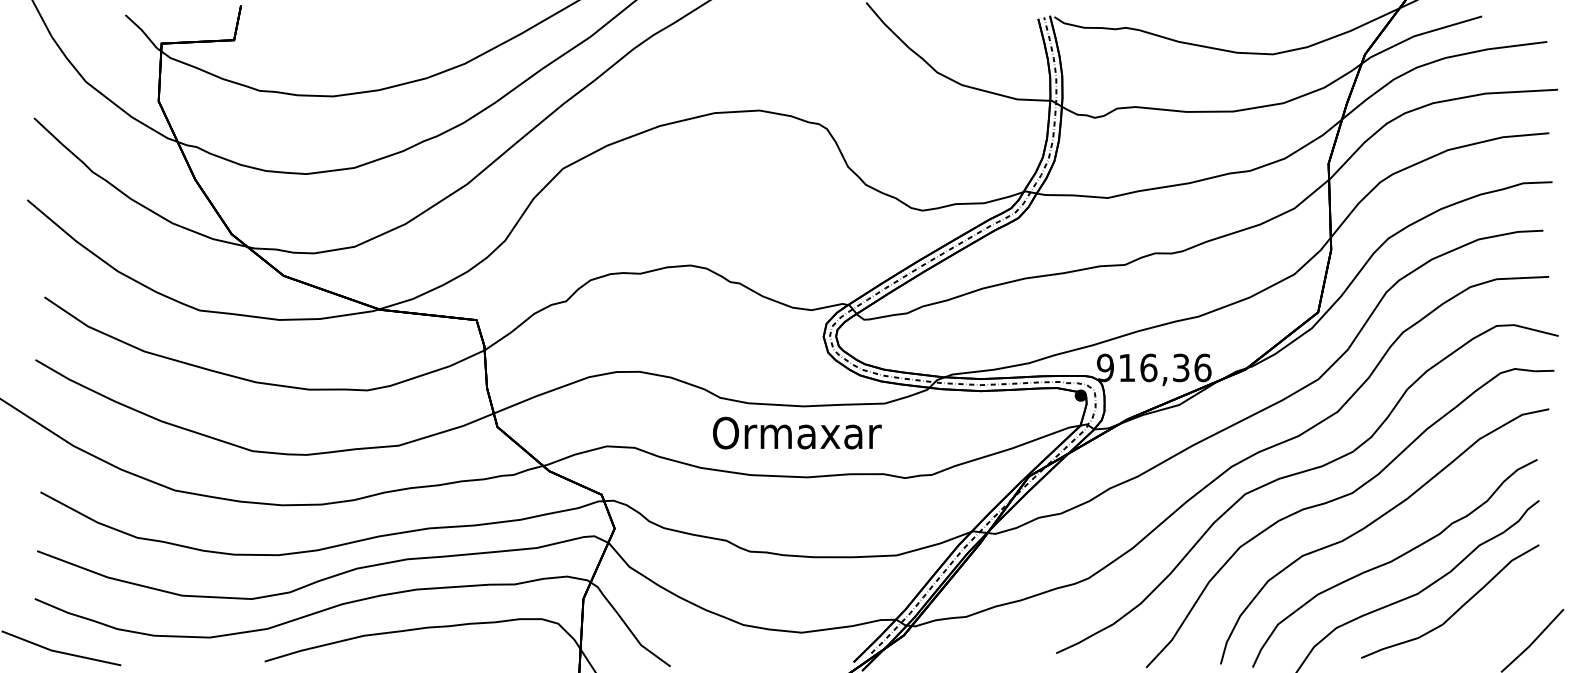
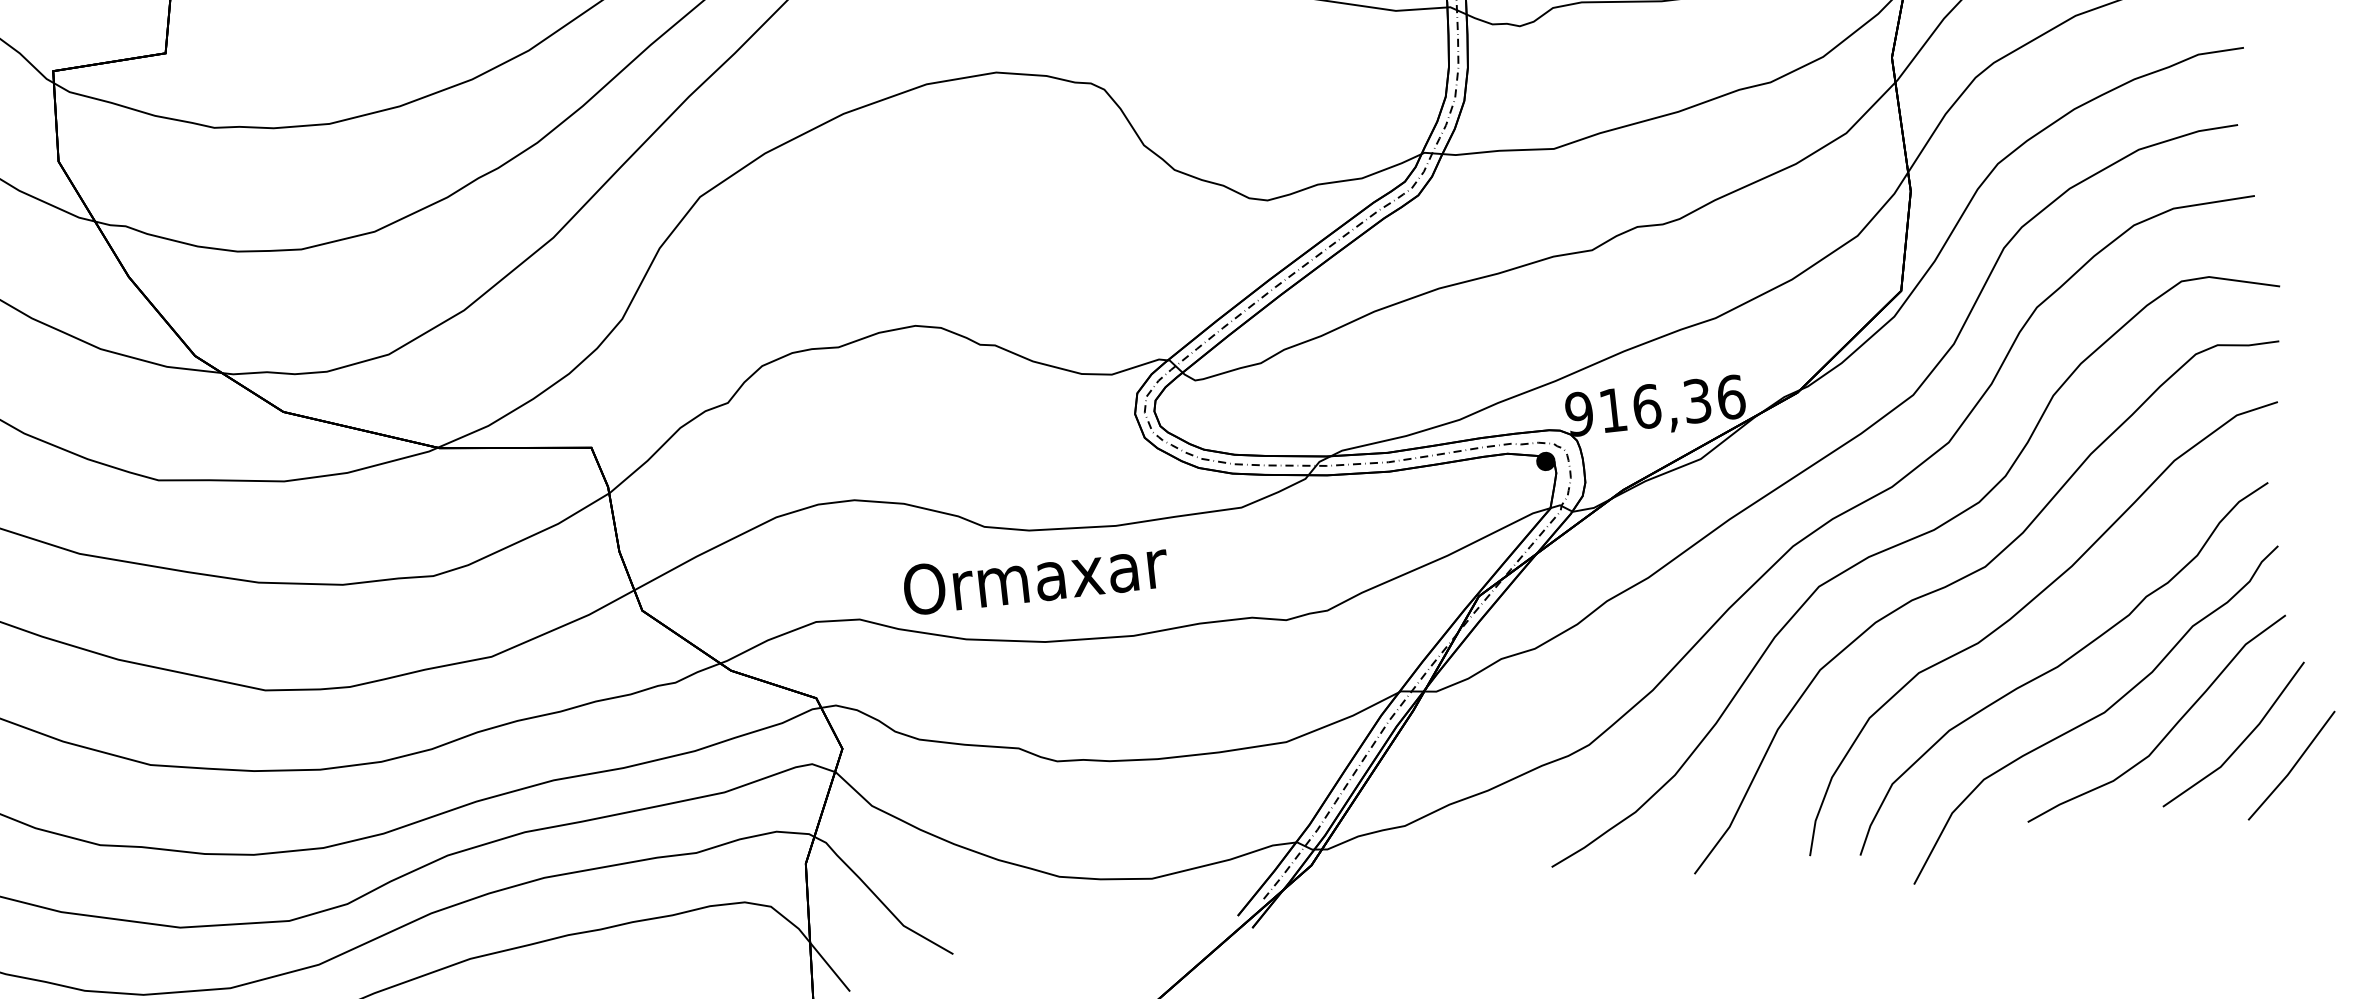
text: (797, 432) -> (1035, 575), moved
line: (1502, 621) -> (2241, 740), added

